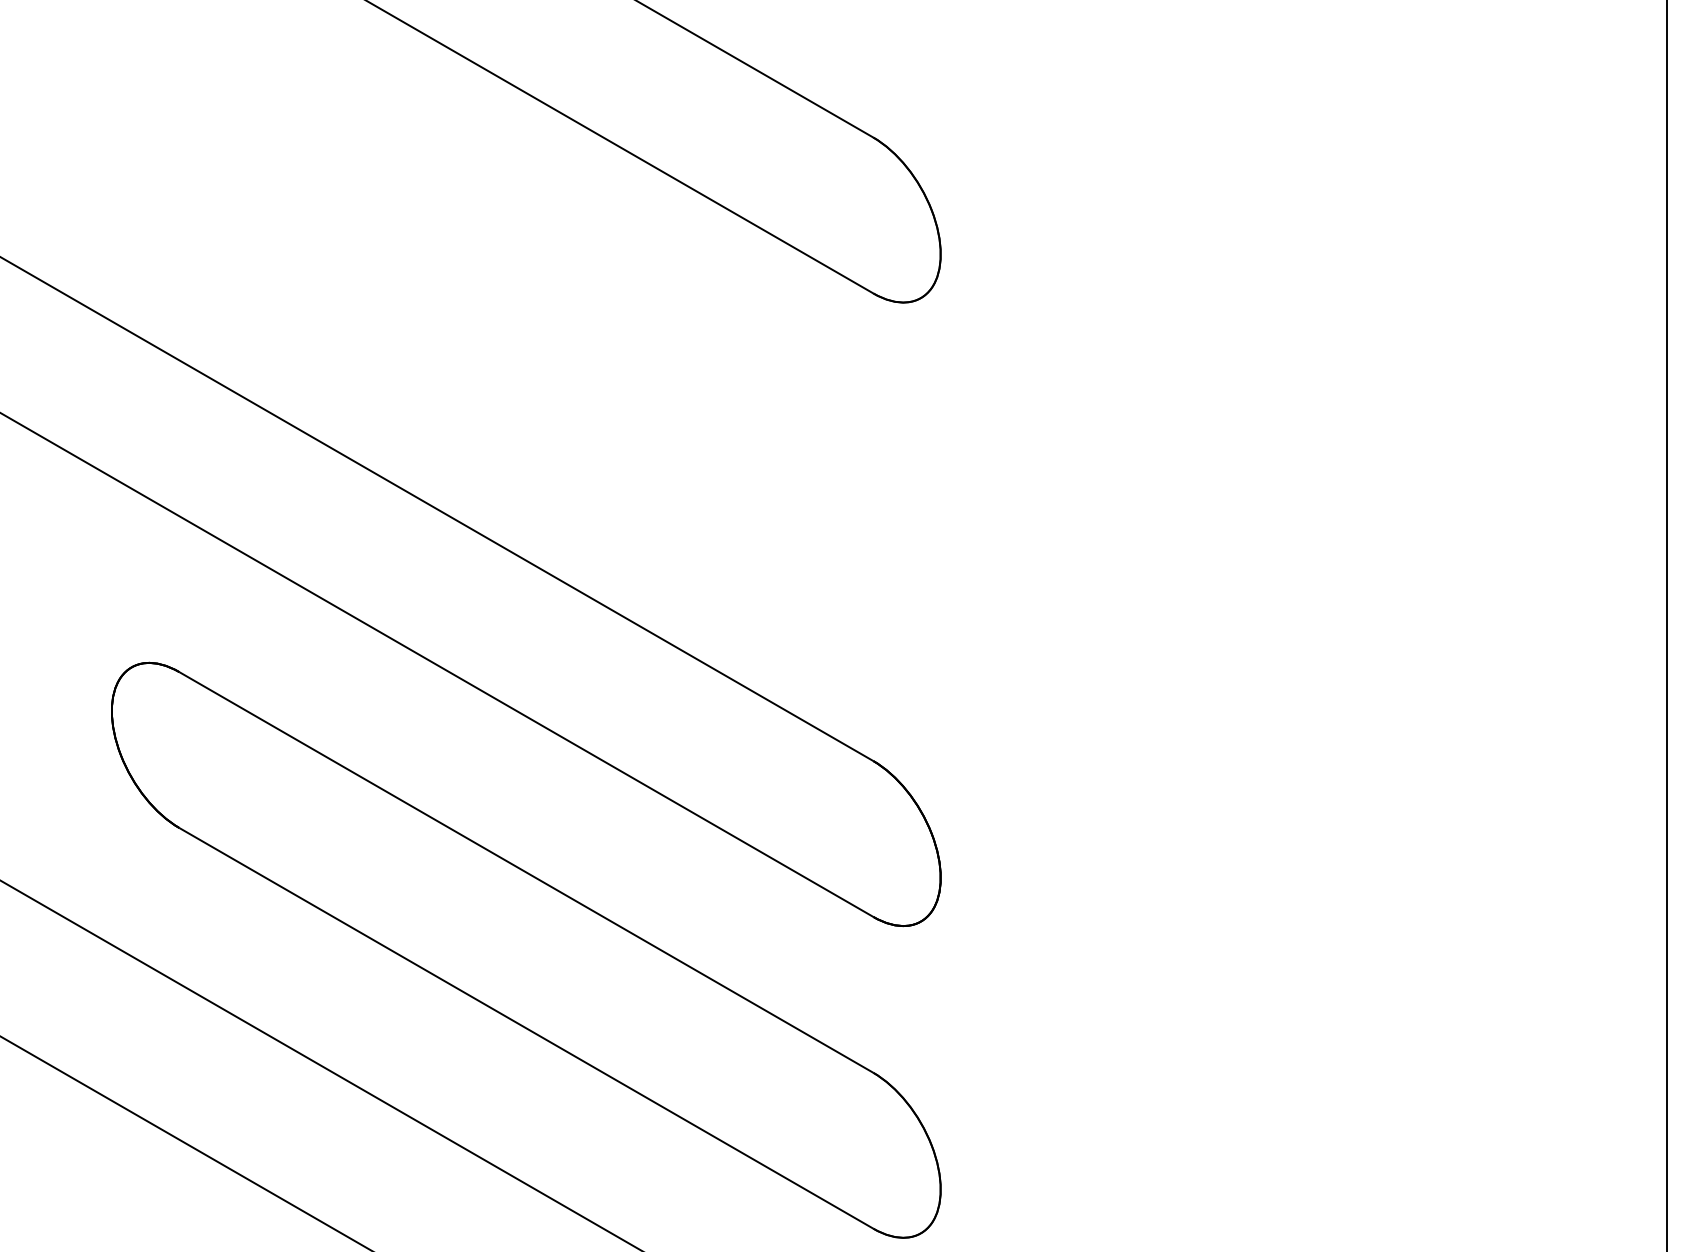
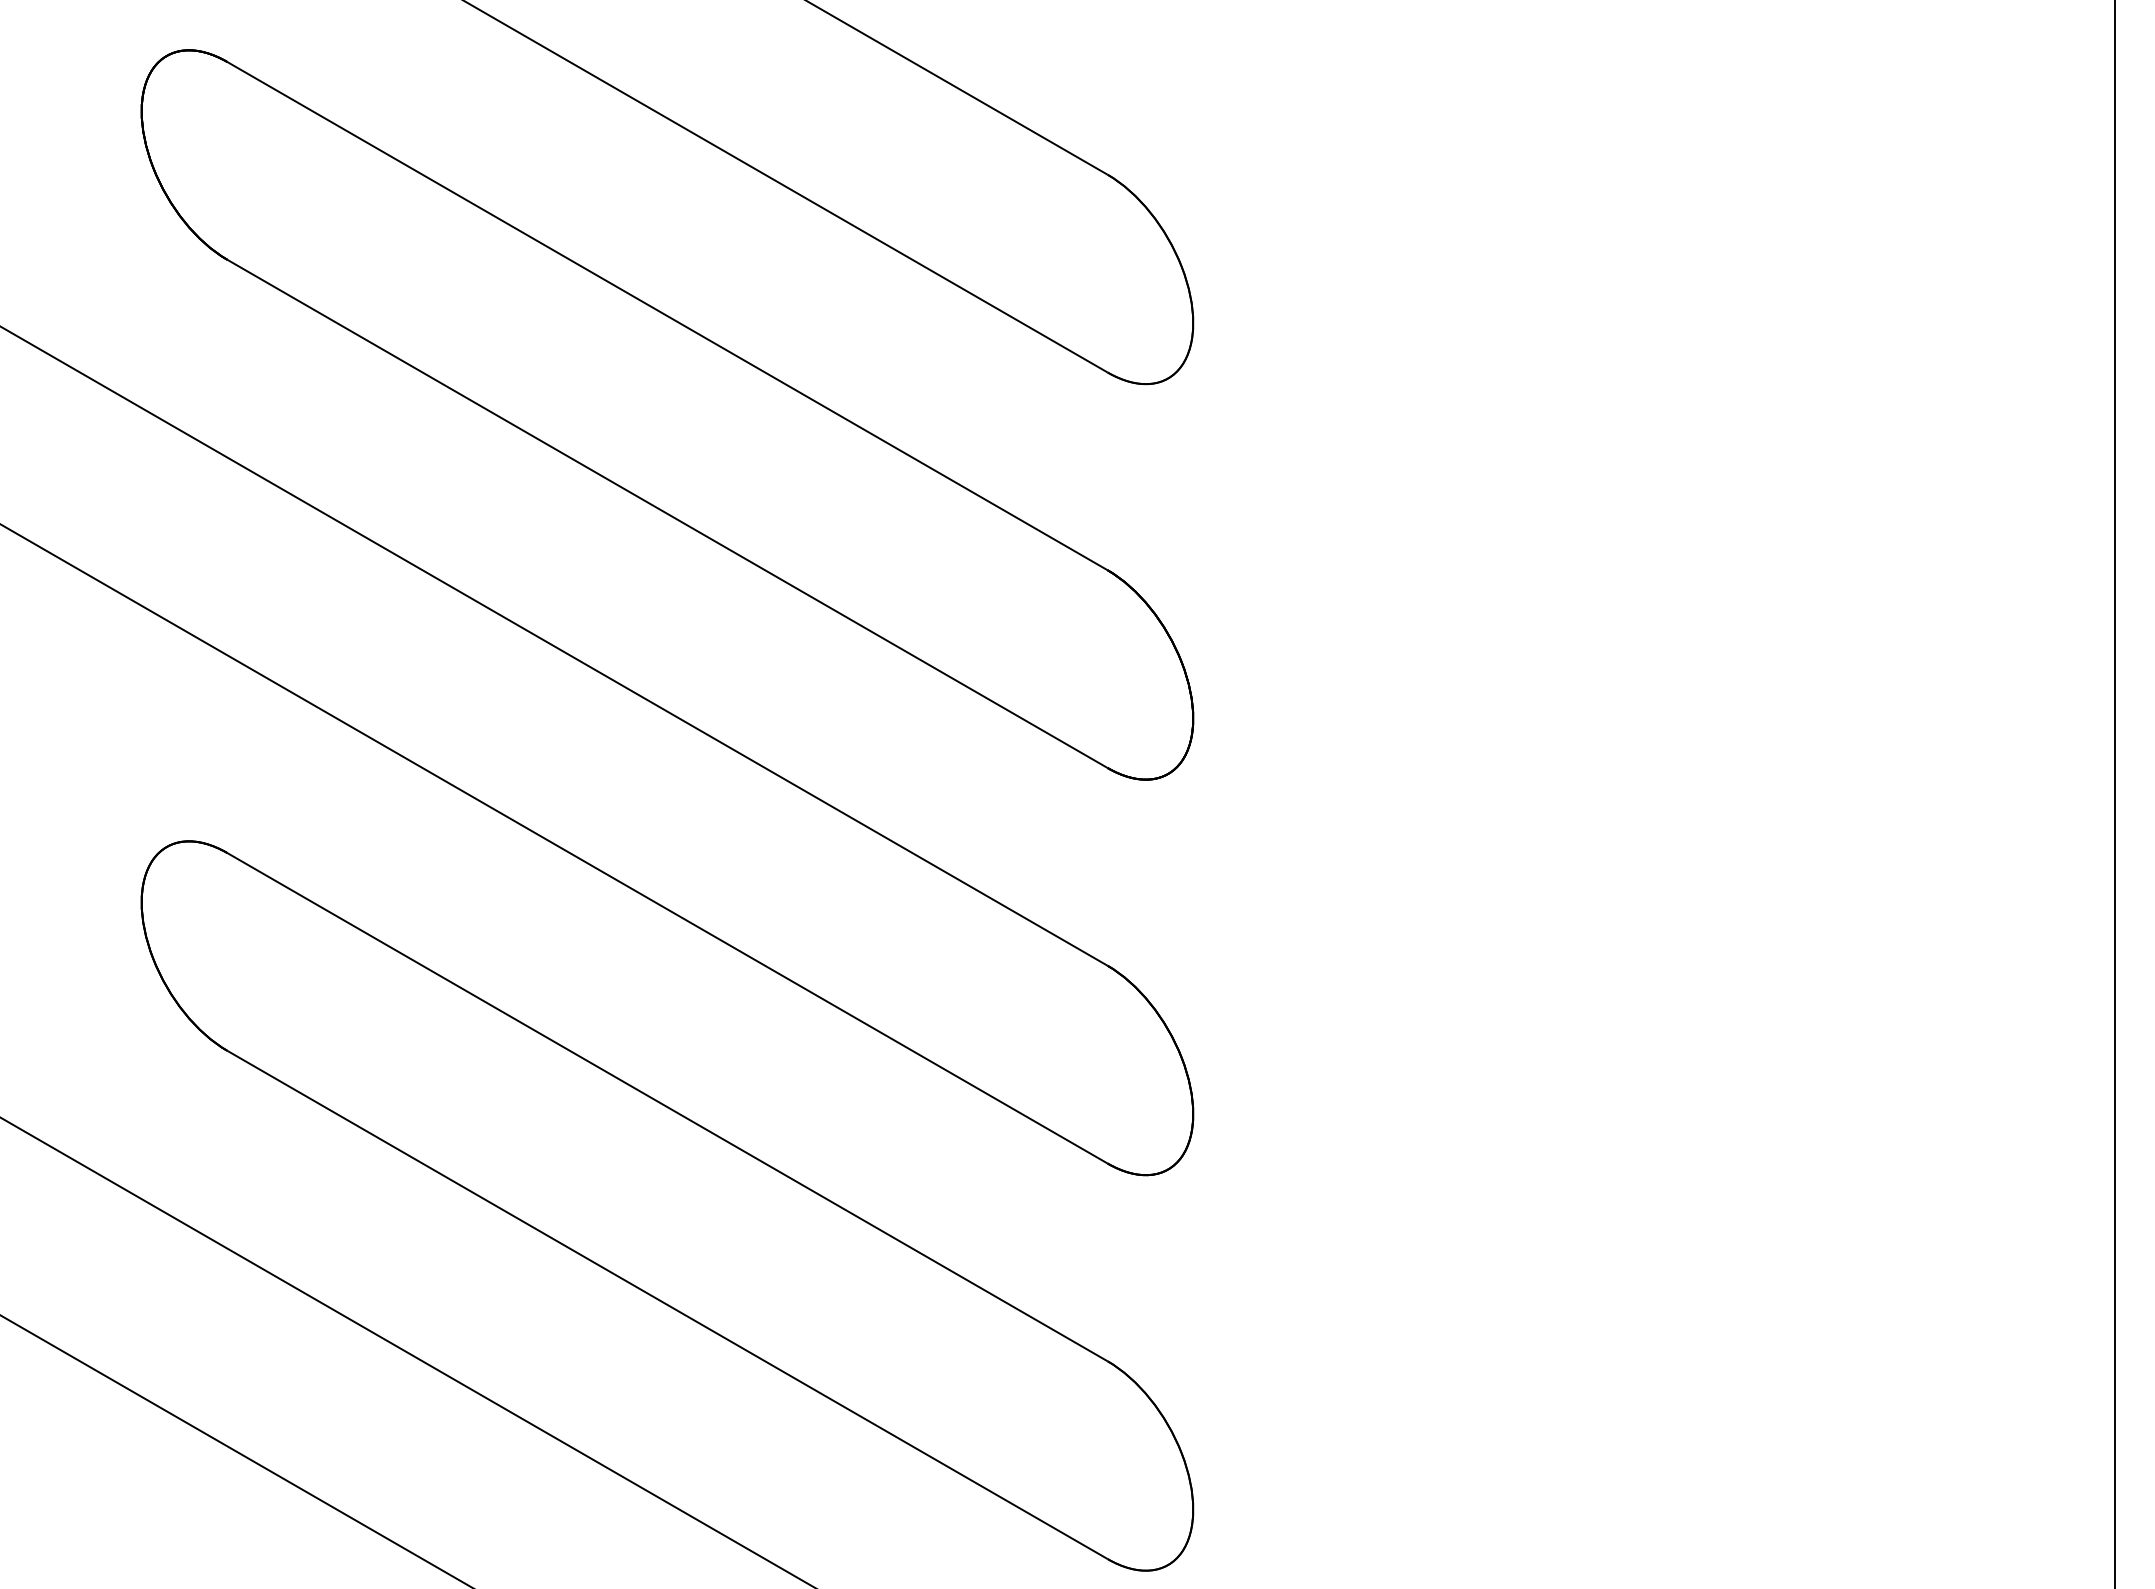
part: (526, 326) -> (667, 414), added

